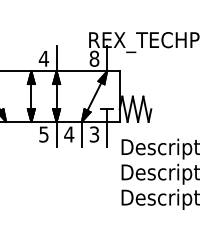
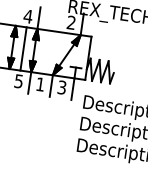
text: (94, 58) -> (71, 22), 8 -> 2
line: (44, 96) -> (24, 48), added
text: (69, 134) -> (40, 84), 4 -> 1

